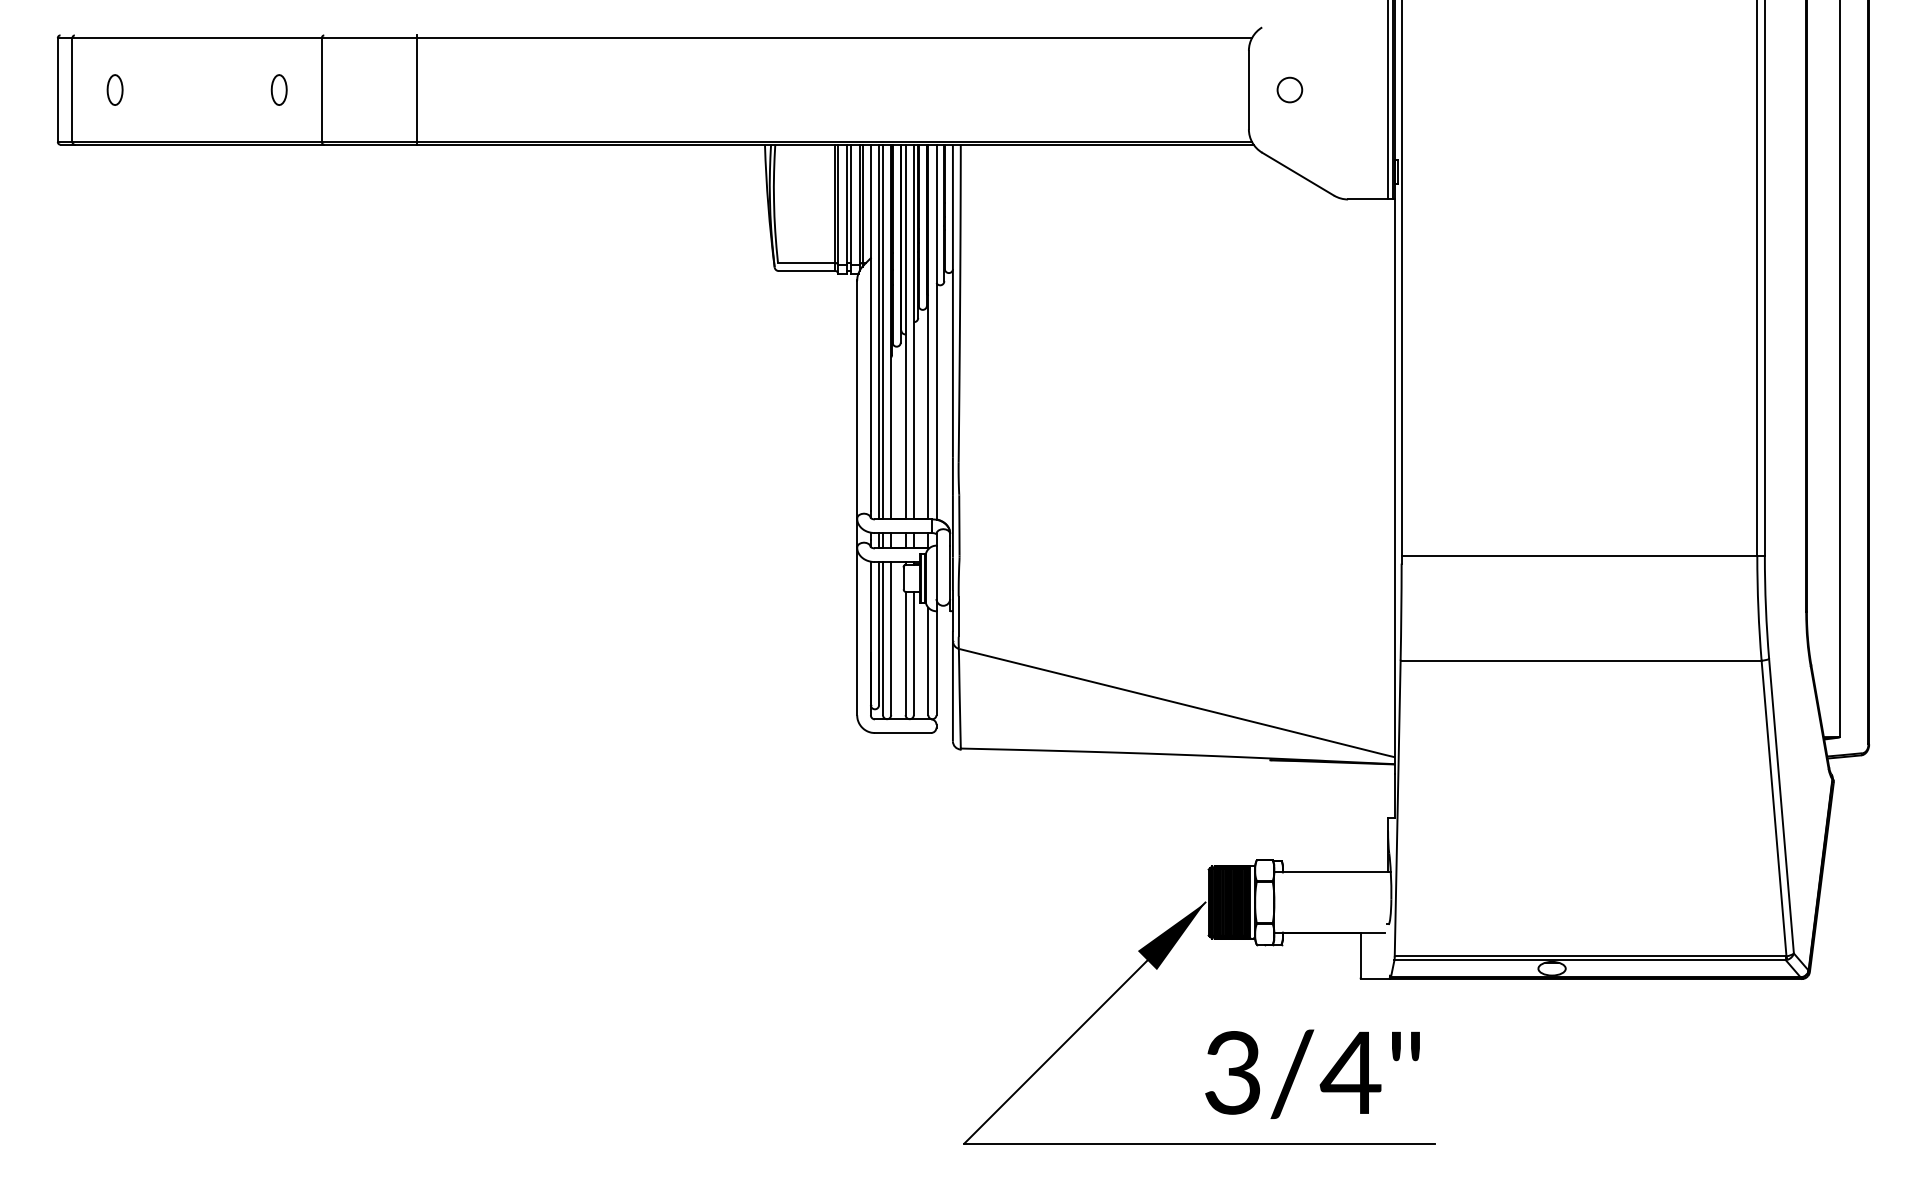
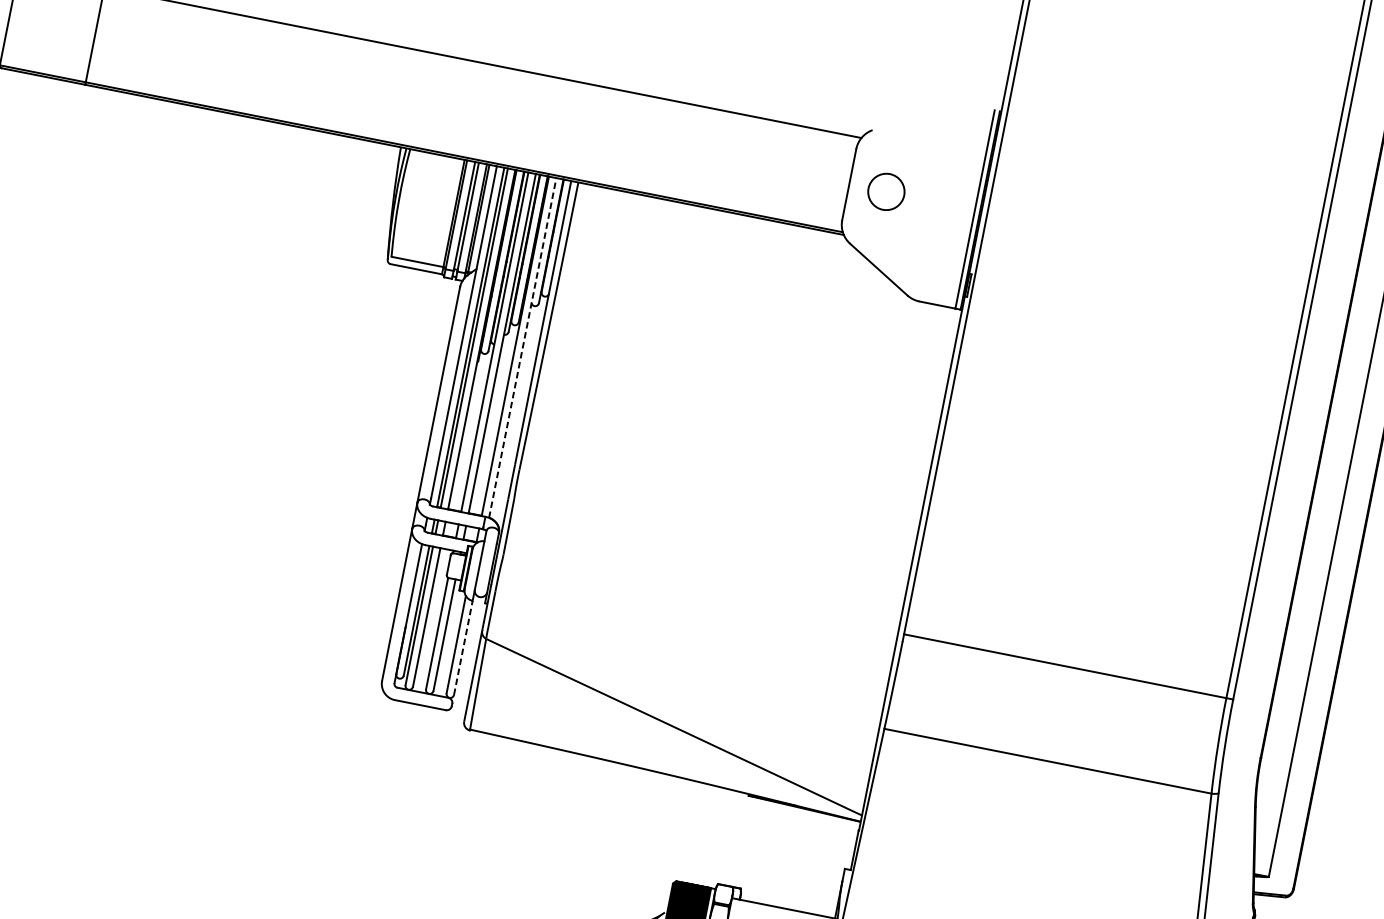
circle: (1289, 89) -> (886, 191), size x1.6
line: (936, 332) -> (522, 348), solid -> dashed
line: (936, 663) -> (463, 648), solid -> dashed

